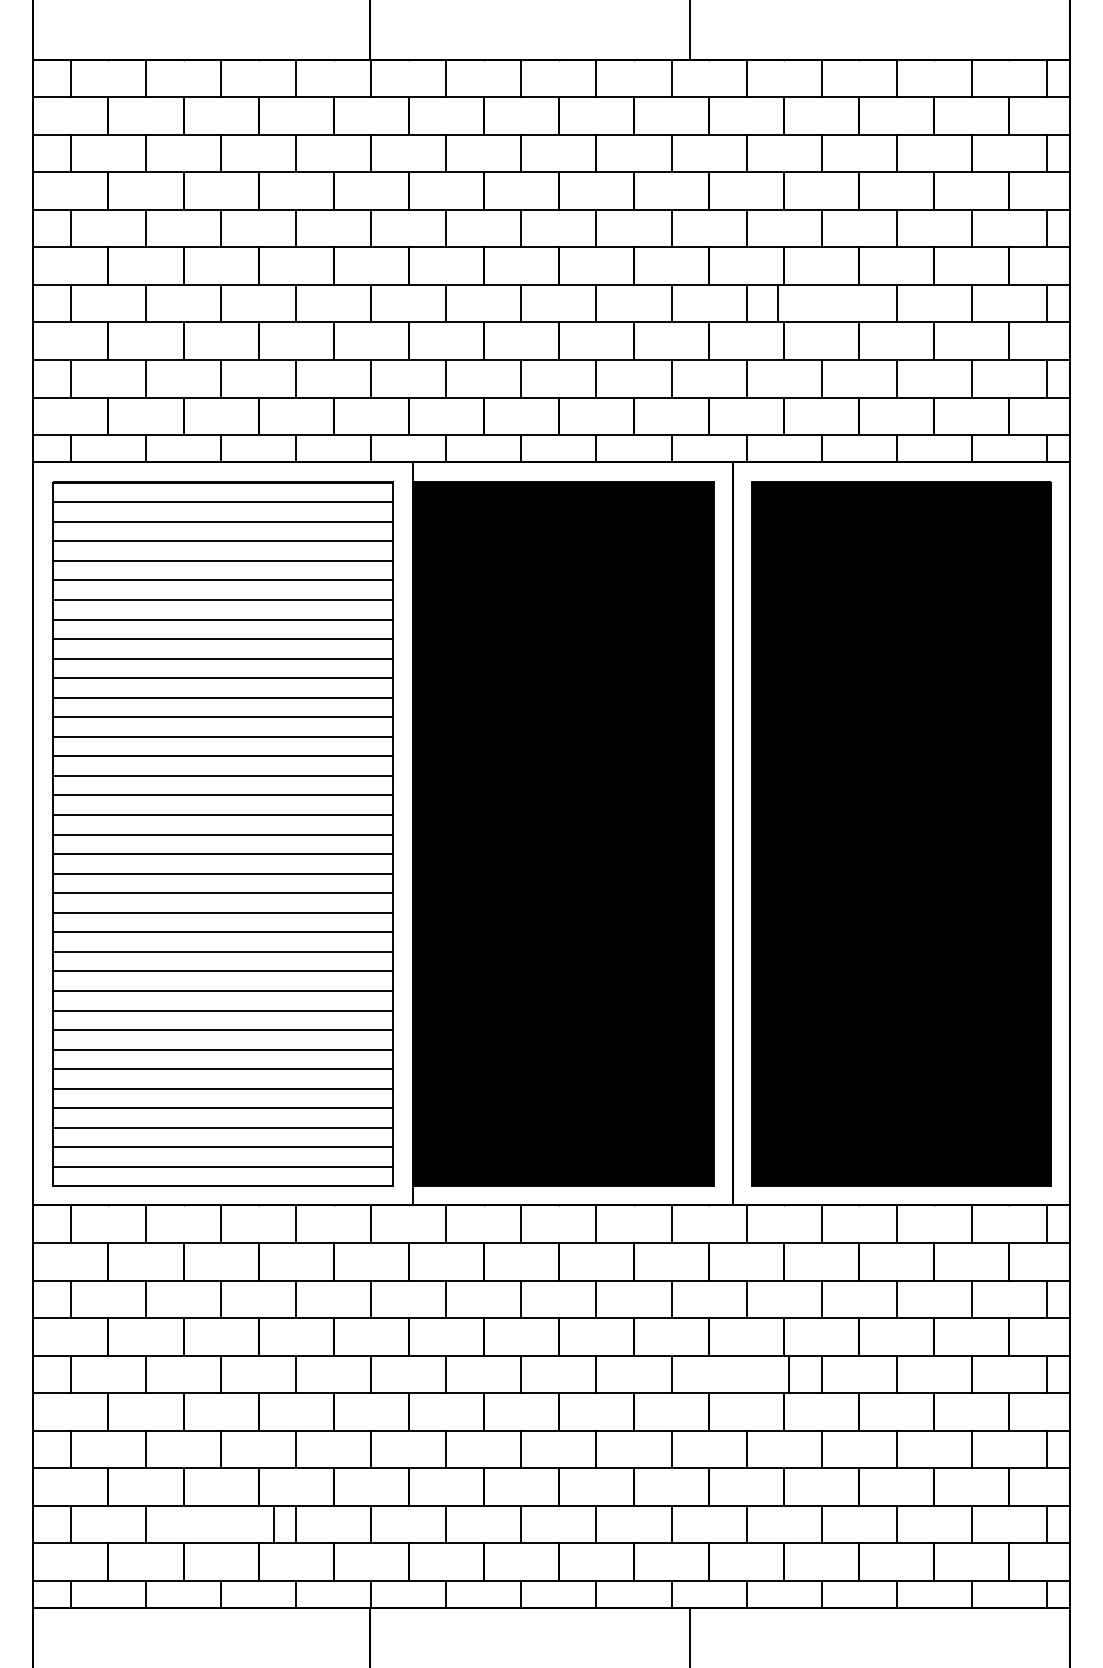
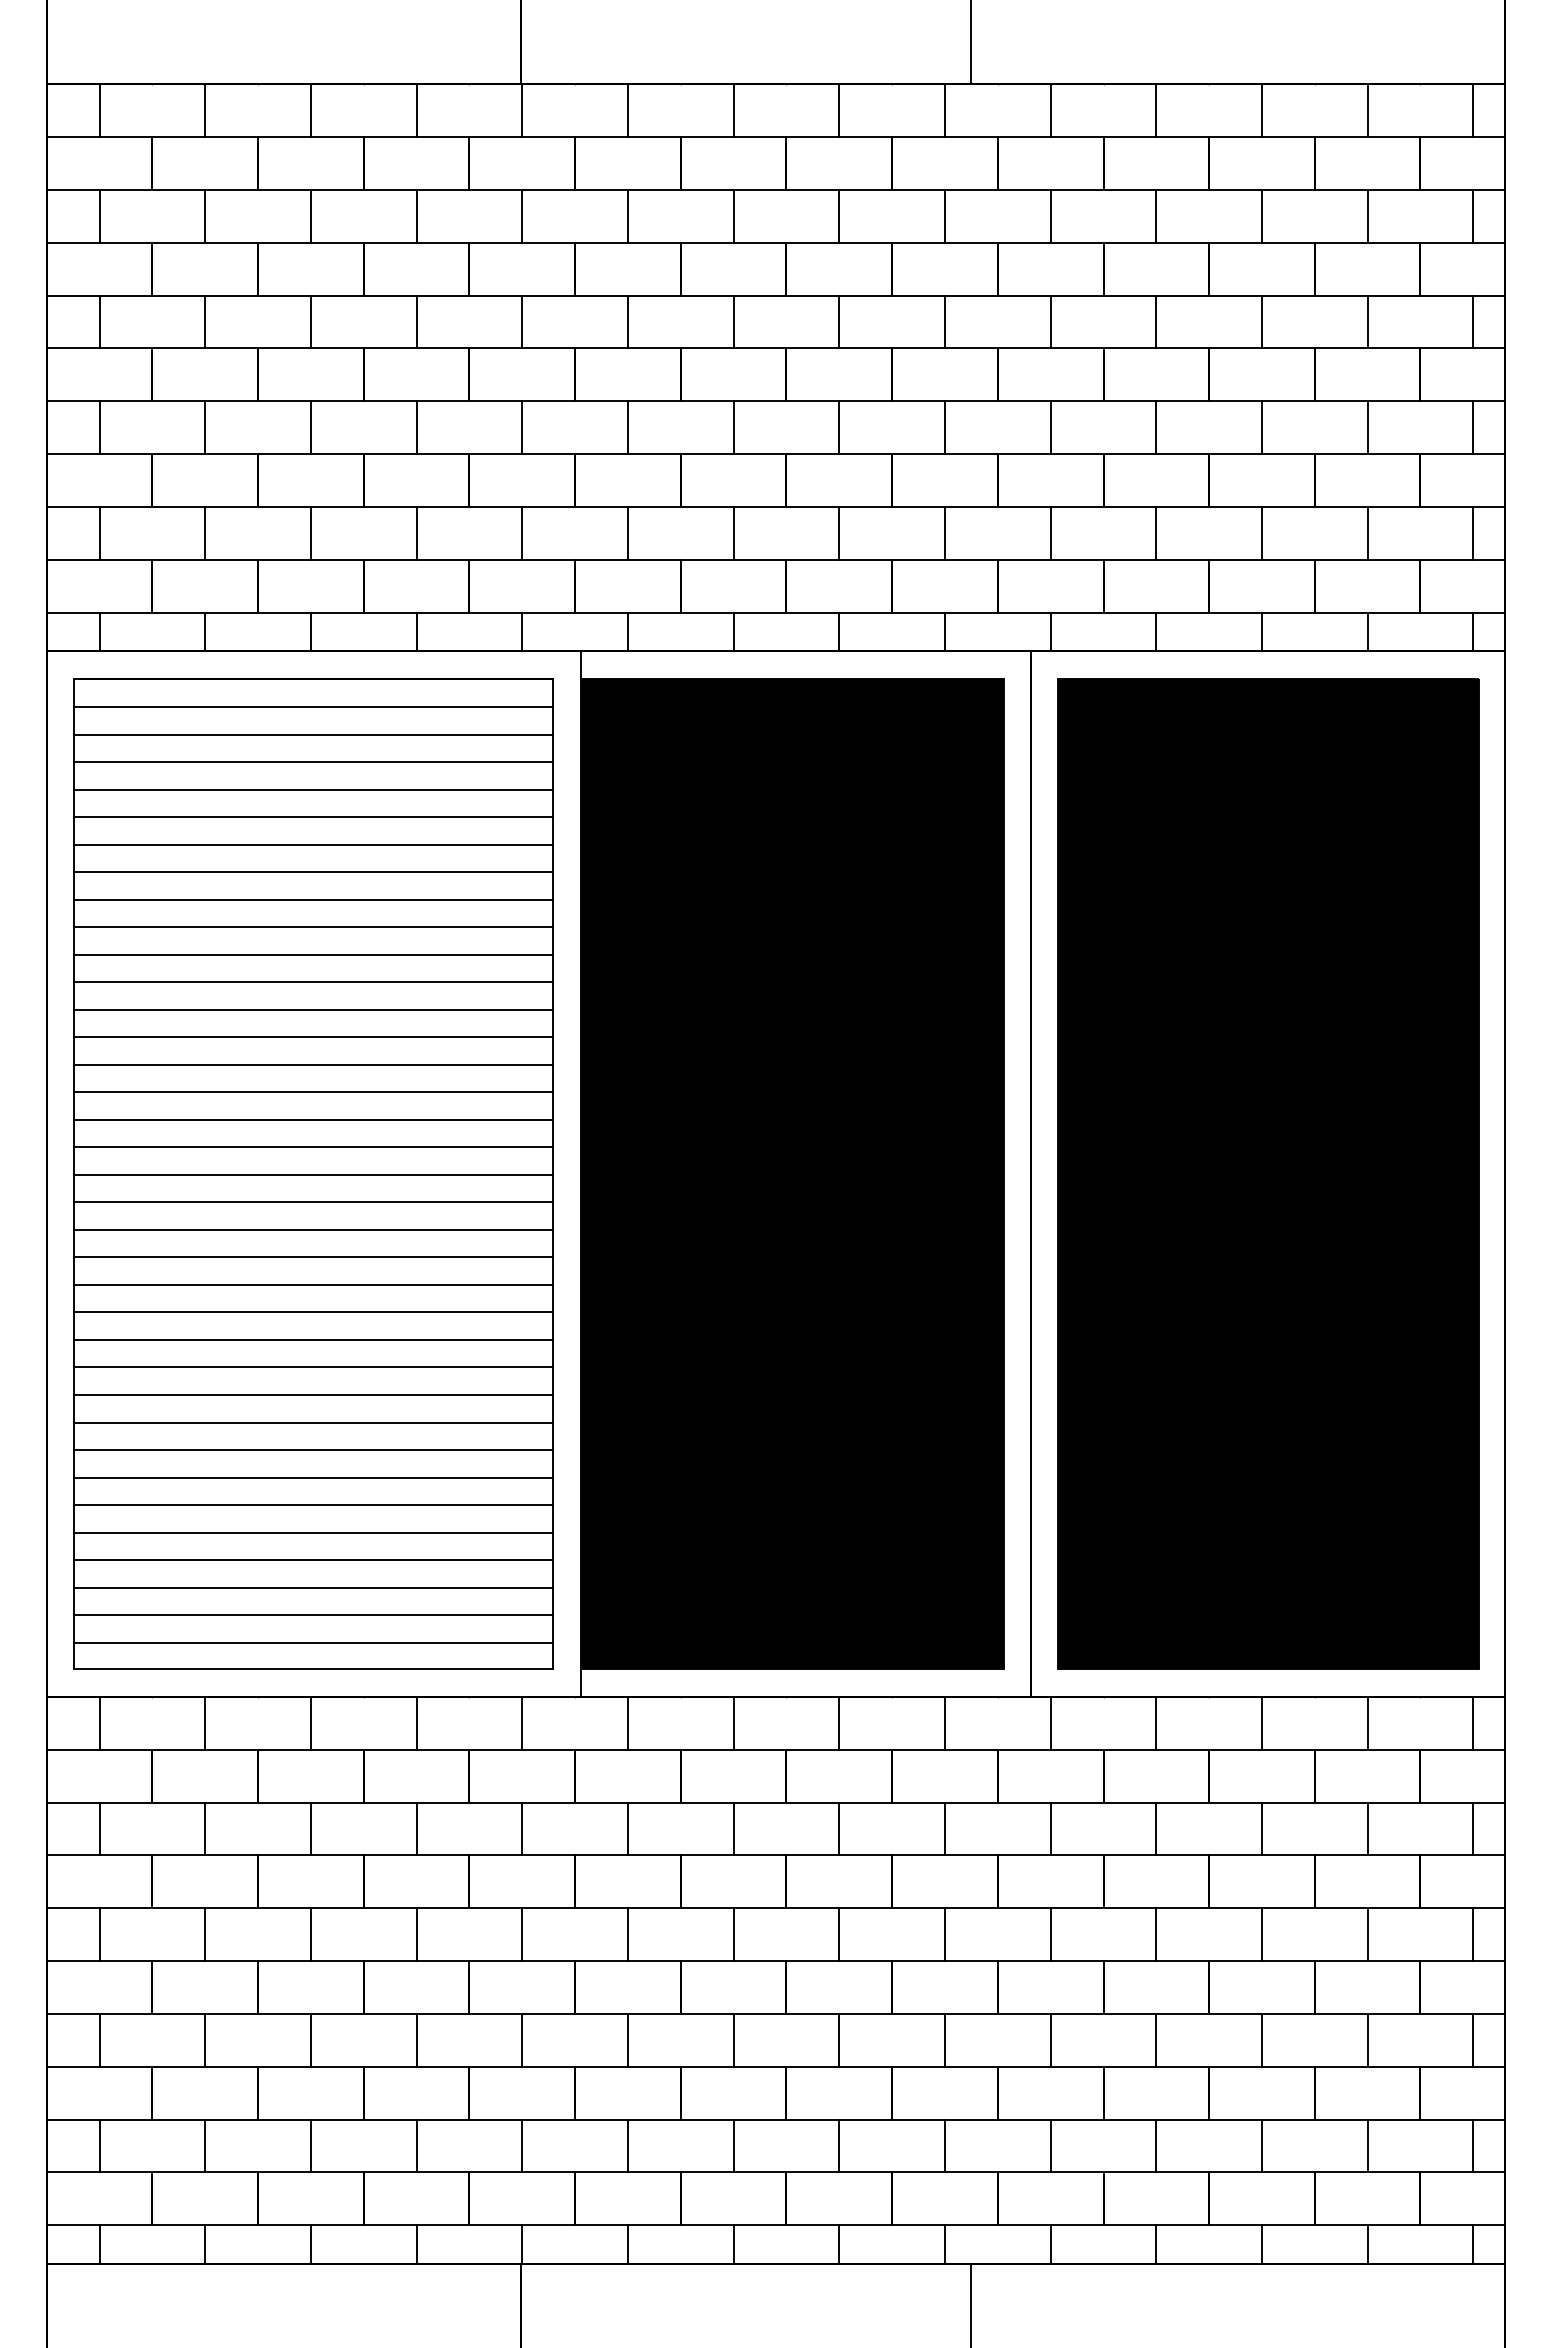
line: (778, 303) -> (1156, 427), moved
line: (789, 1374) -> (1050, 1934), moved
line: (273, 1524) -> (310, 2145), moved

